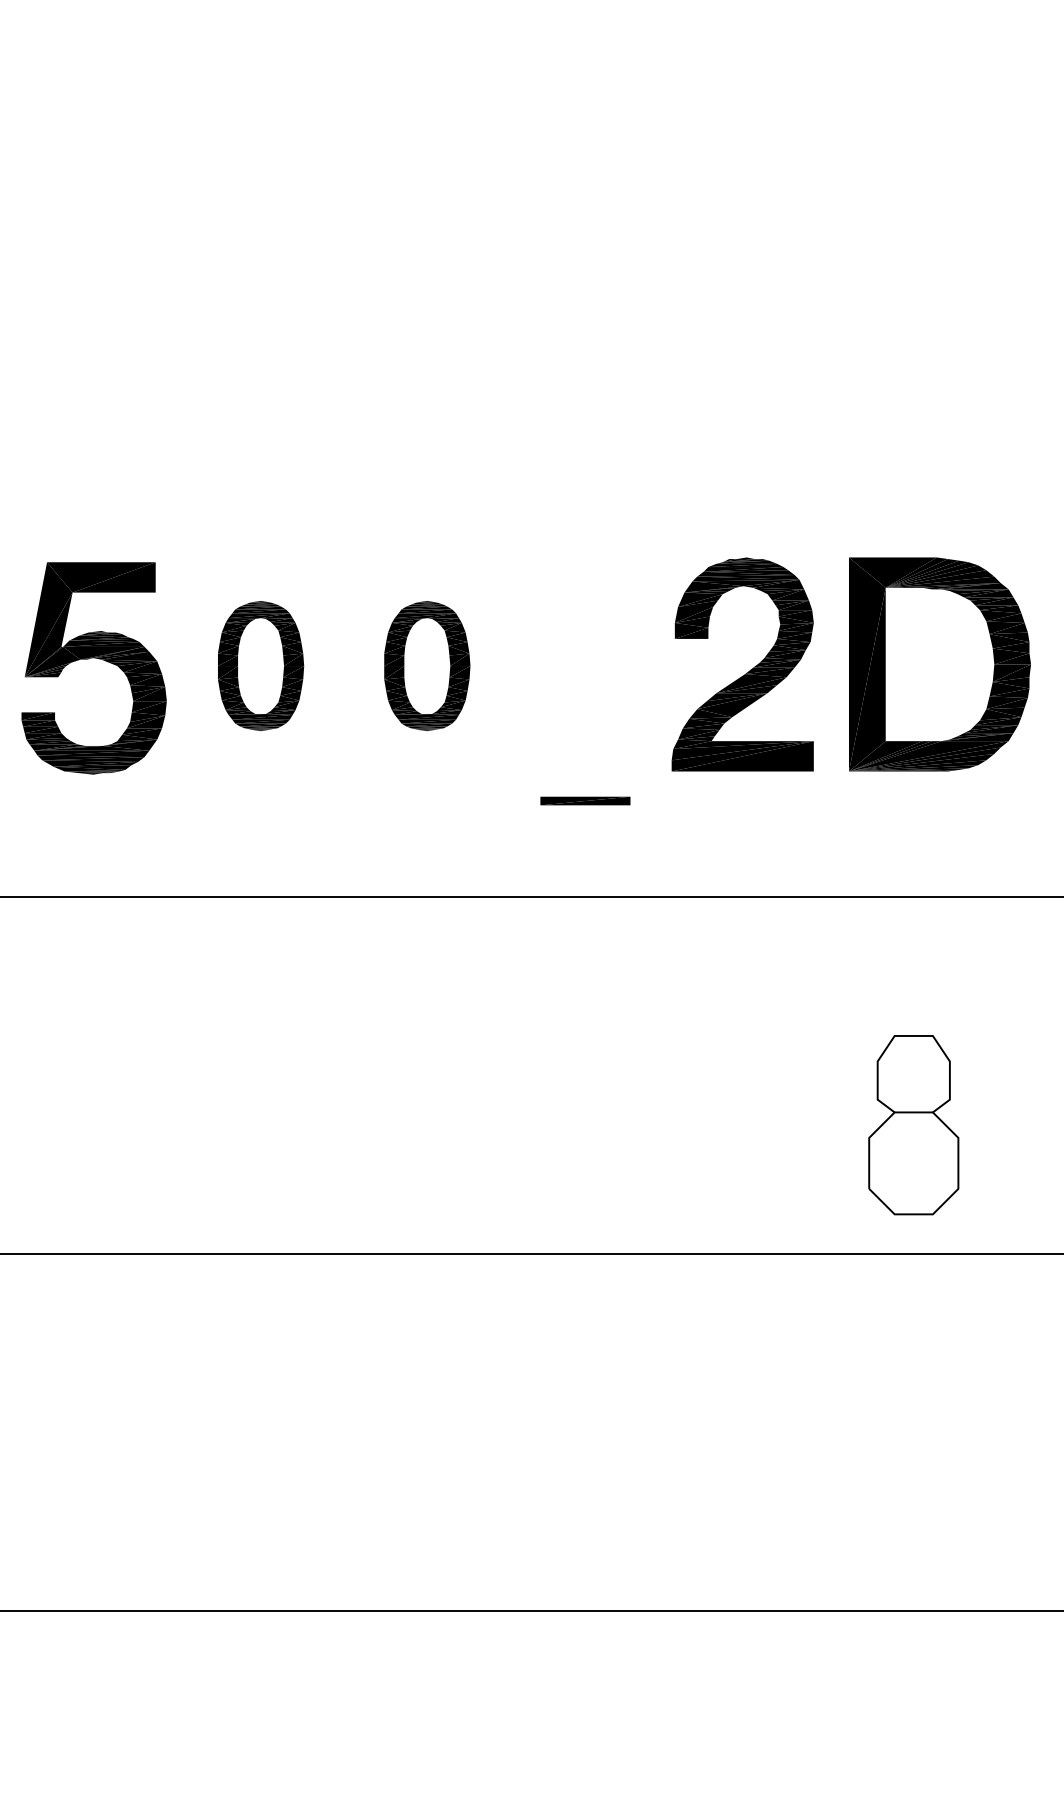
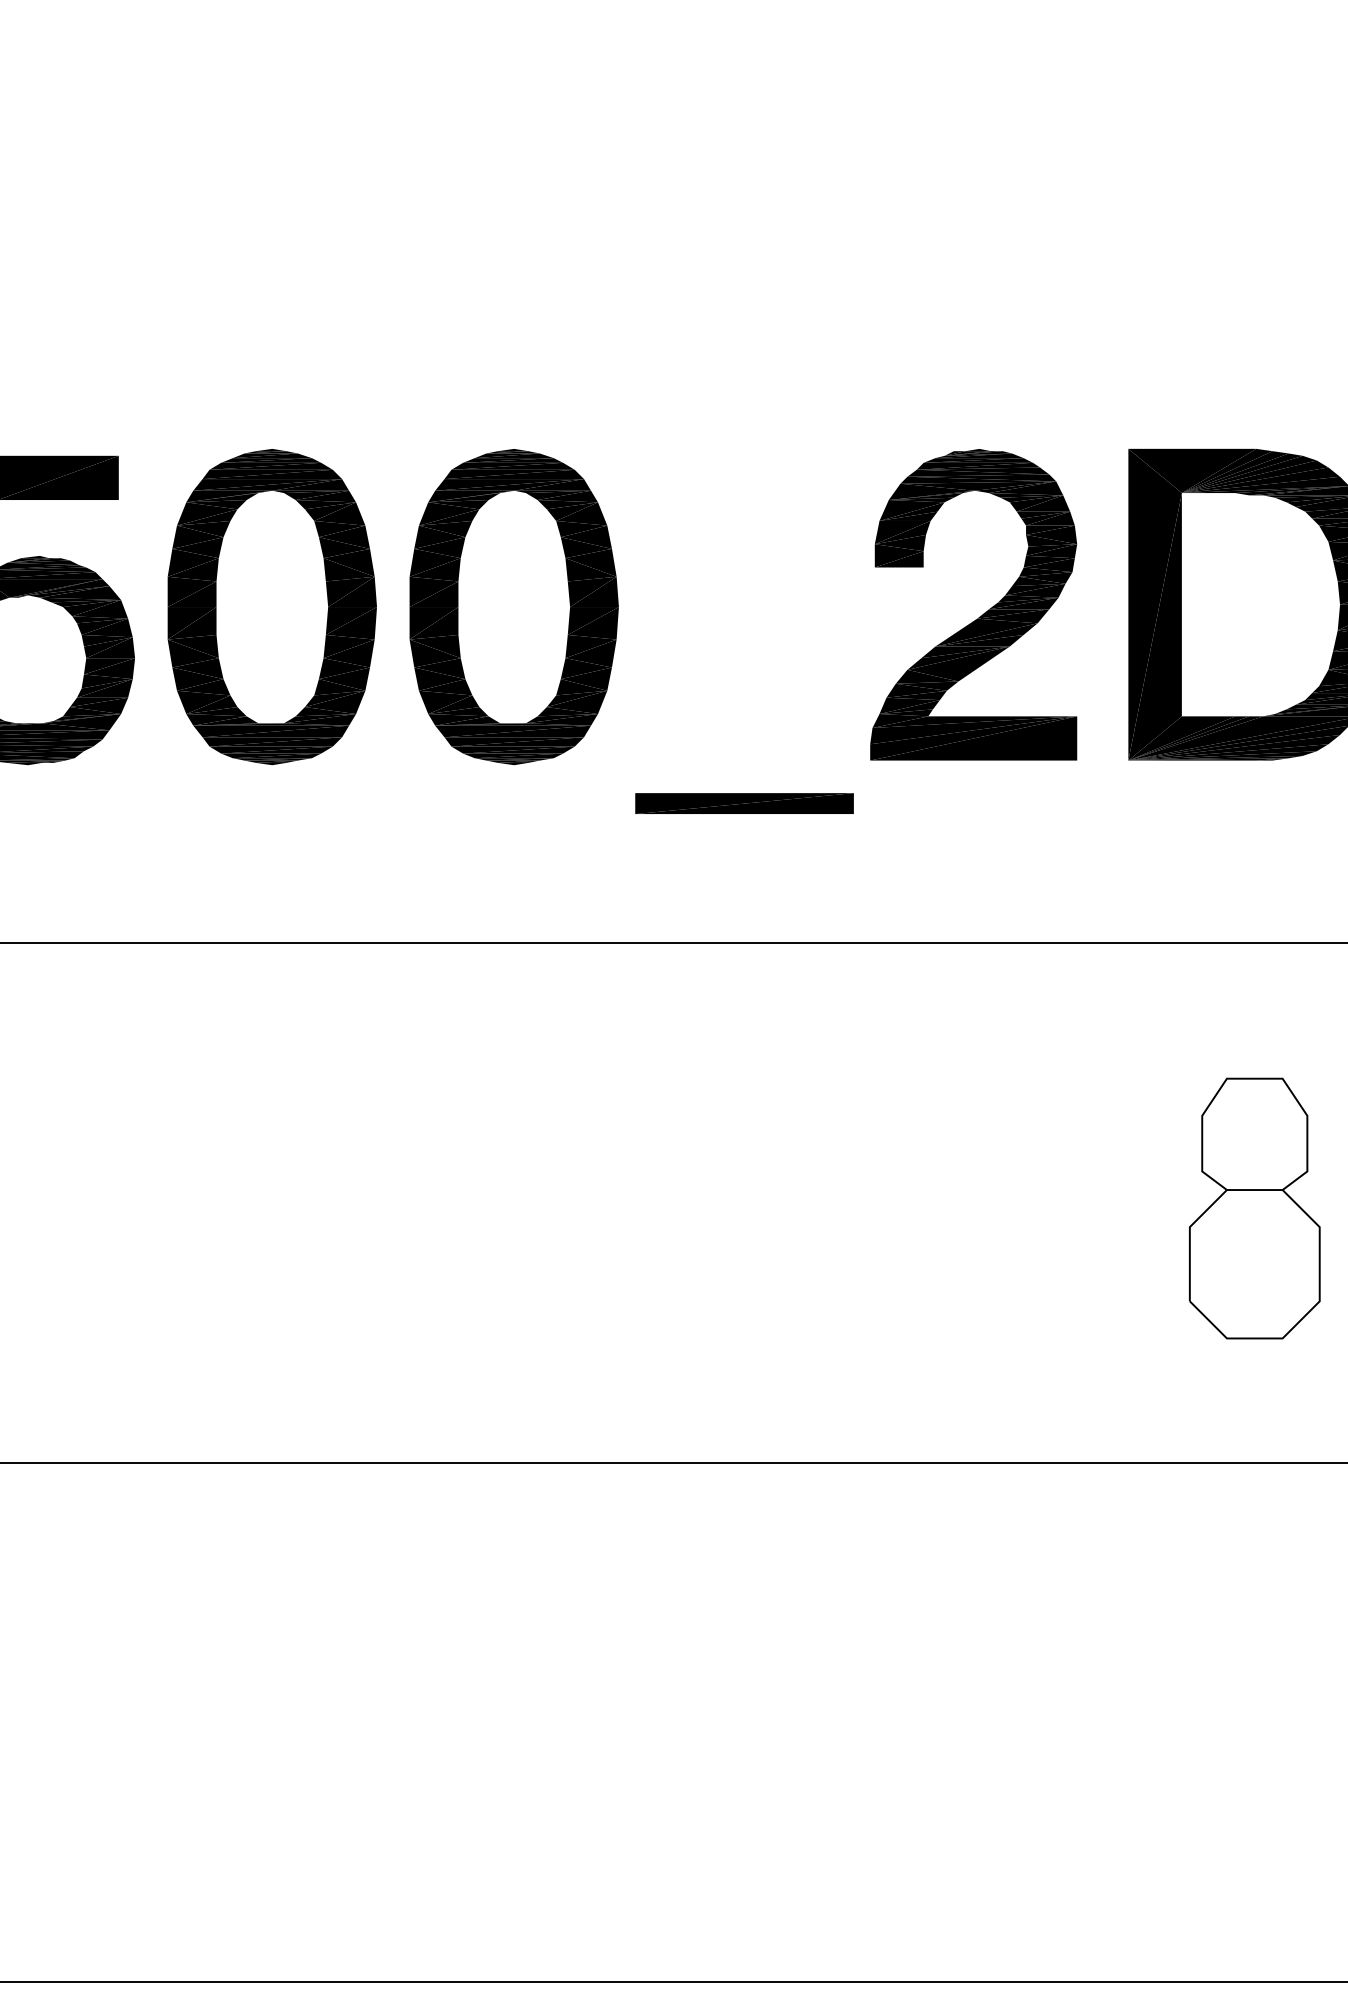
part: (260, 665) -> (271, 606), size x1.67
part: (427, 665) -> (514, 606), size x1.67
part: (585, 800) -> (744, 802), size x1.67
part: (913, 1125) -> (1254, 1209), moved

